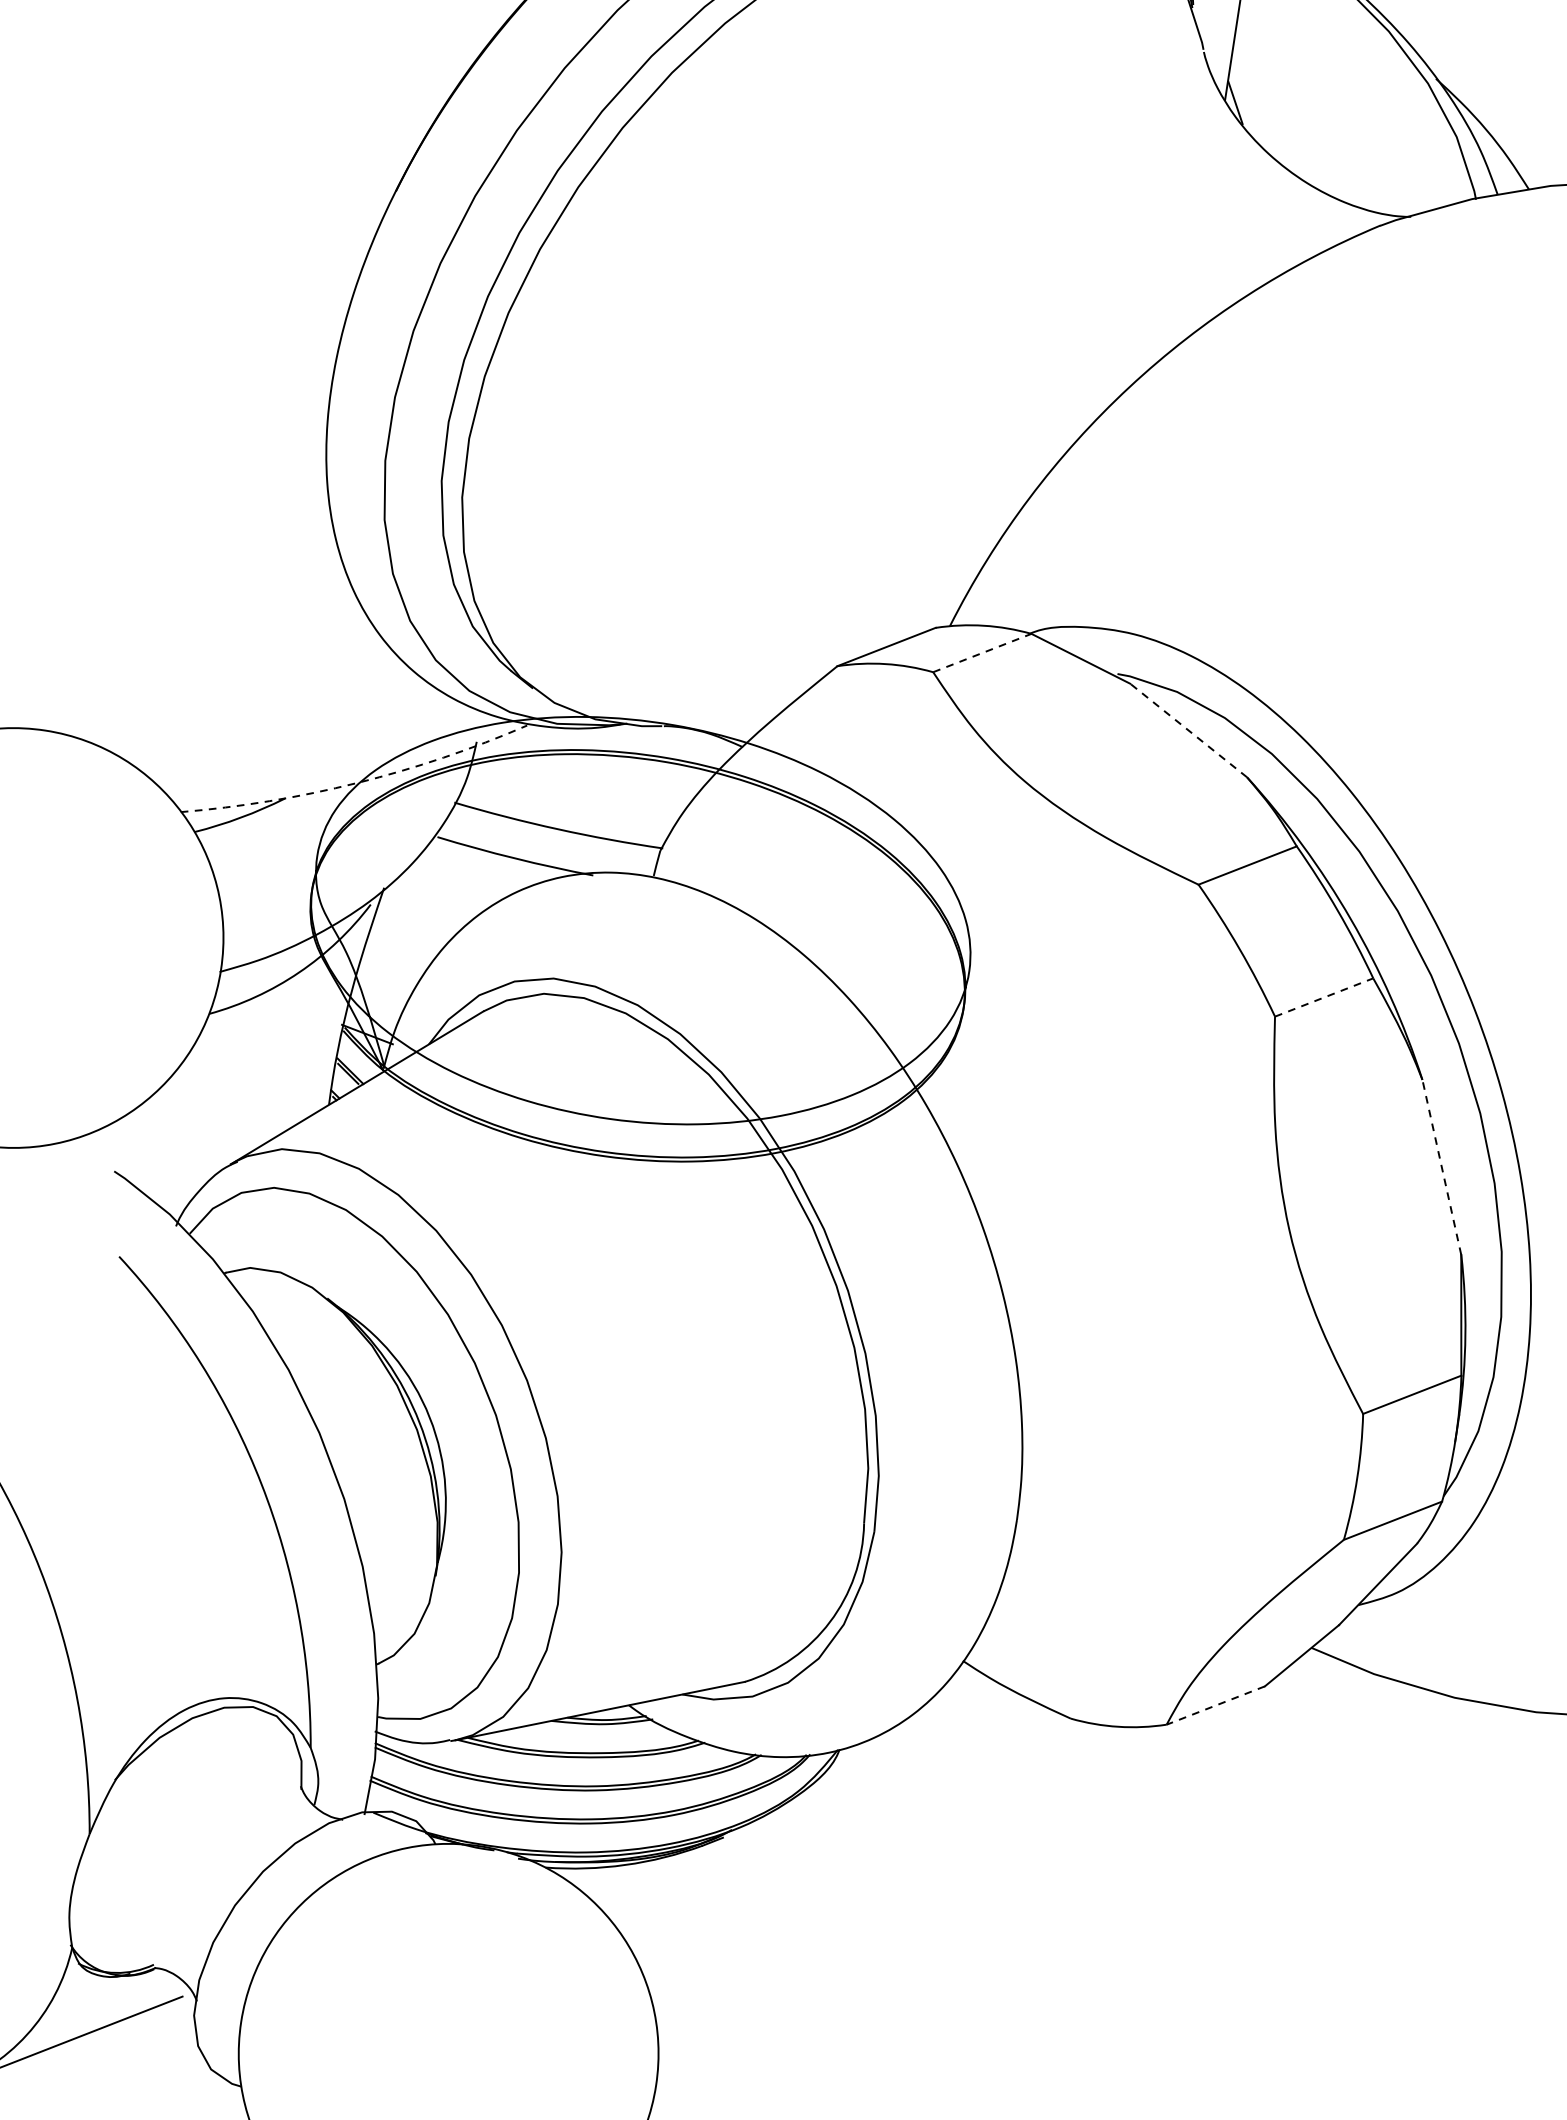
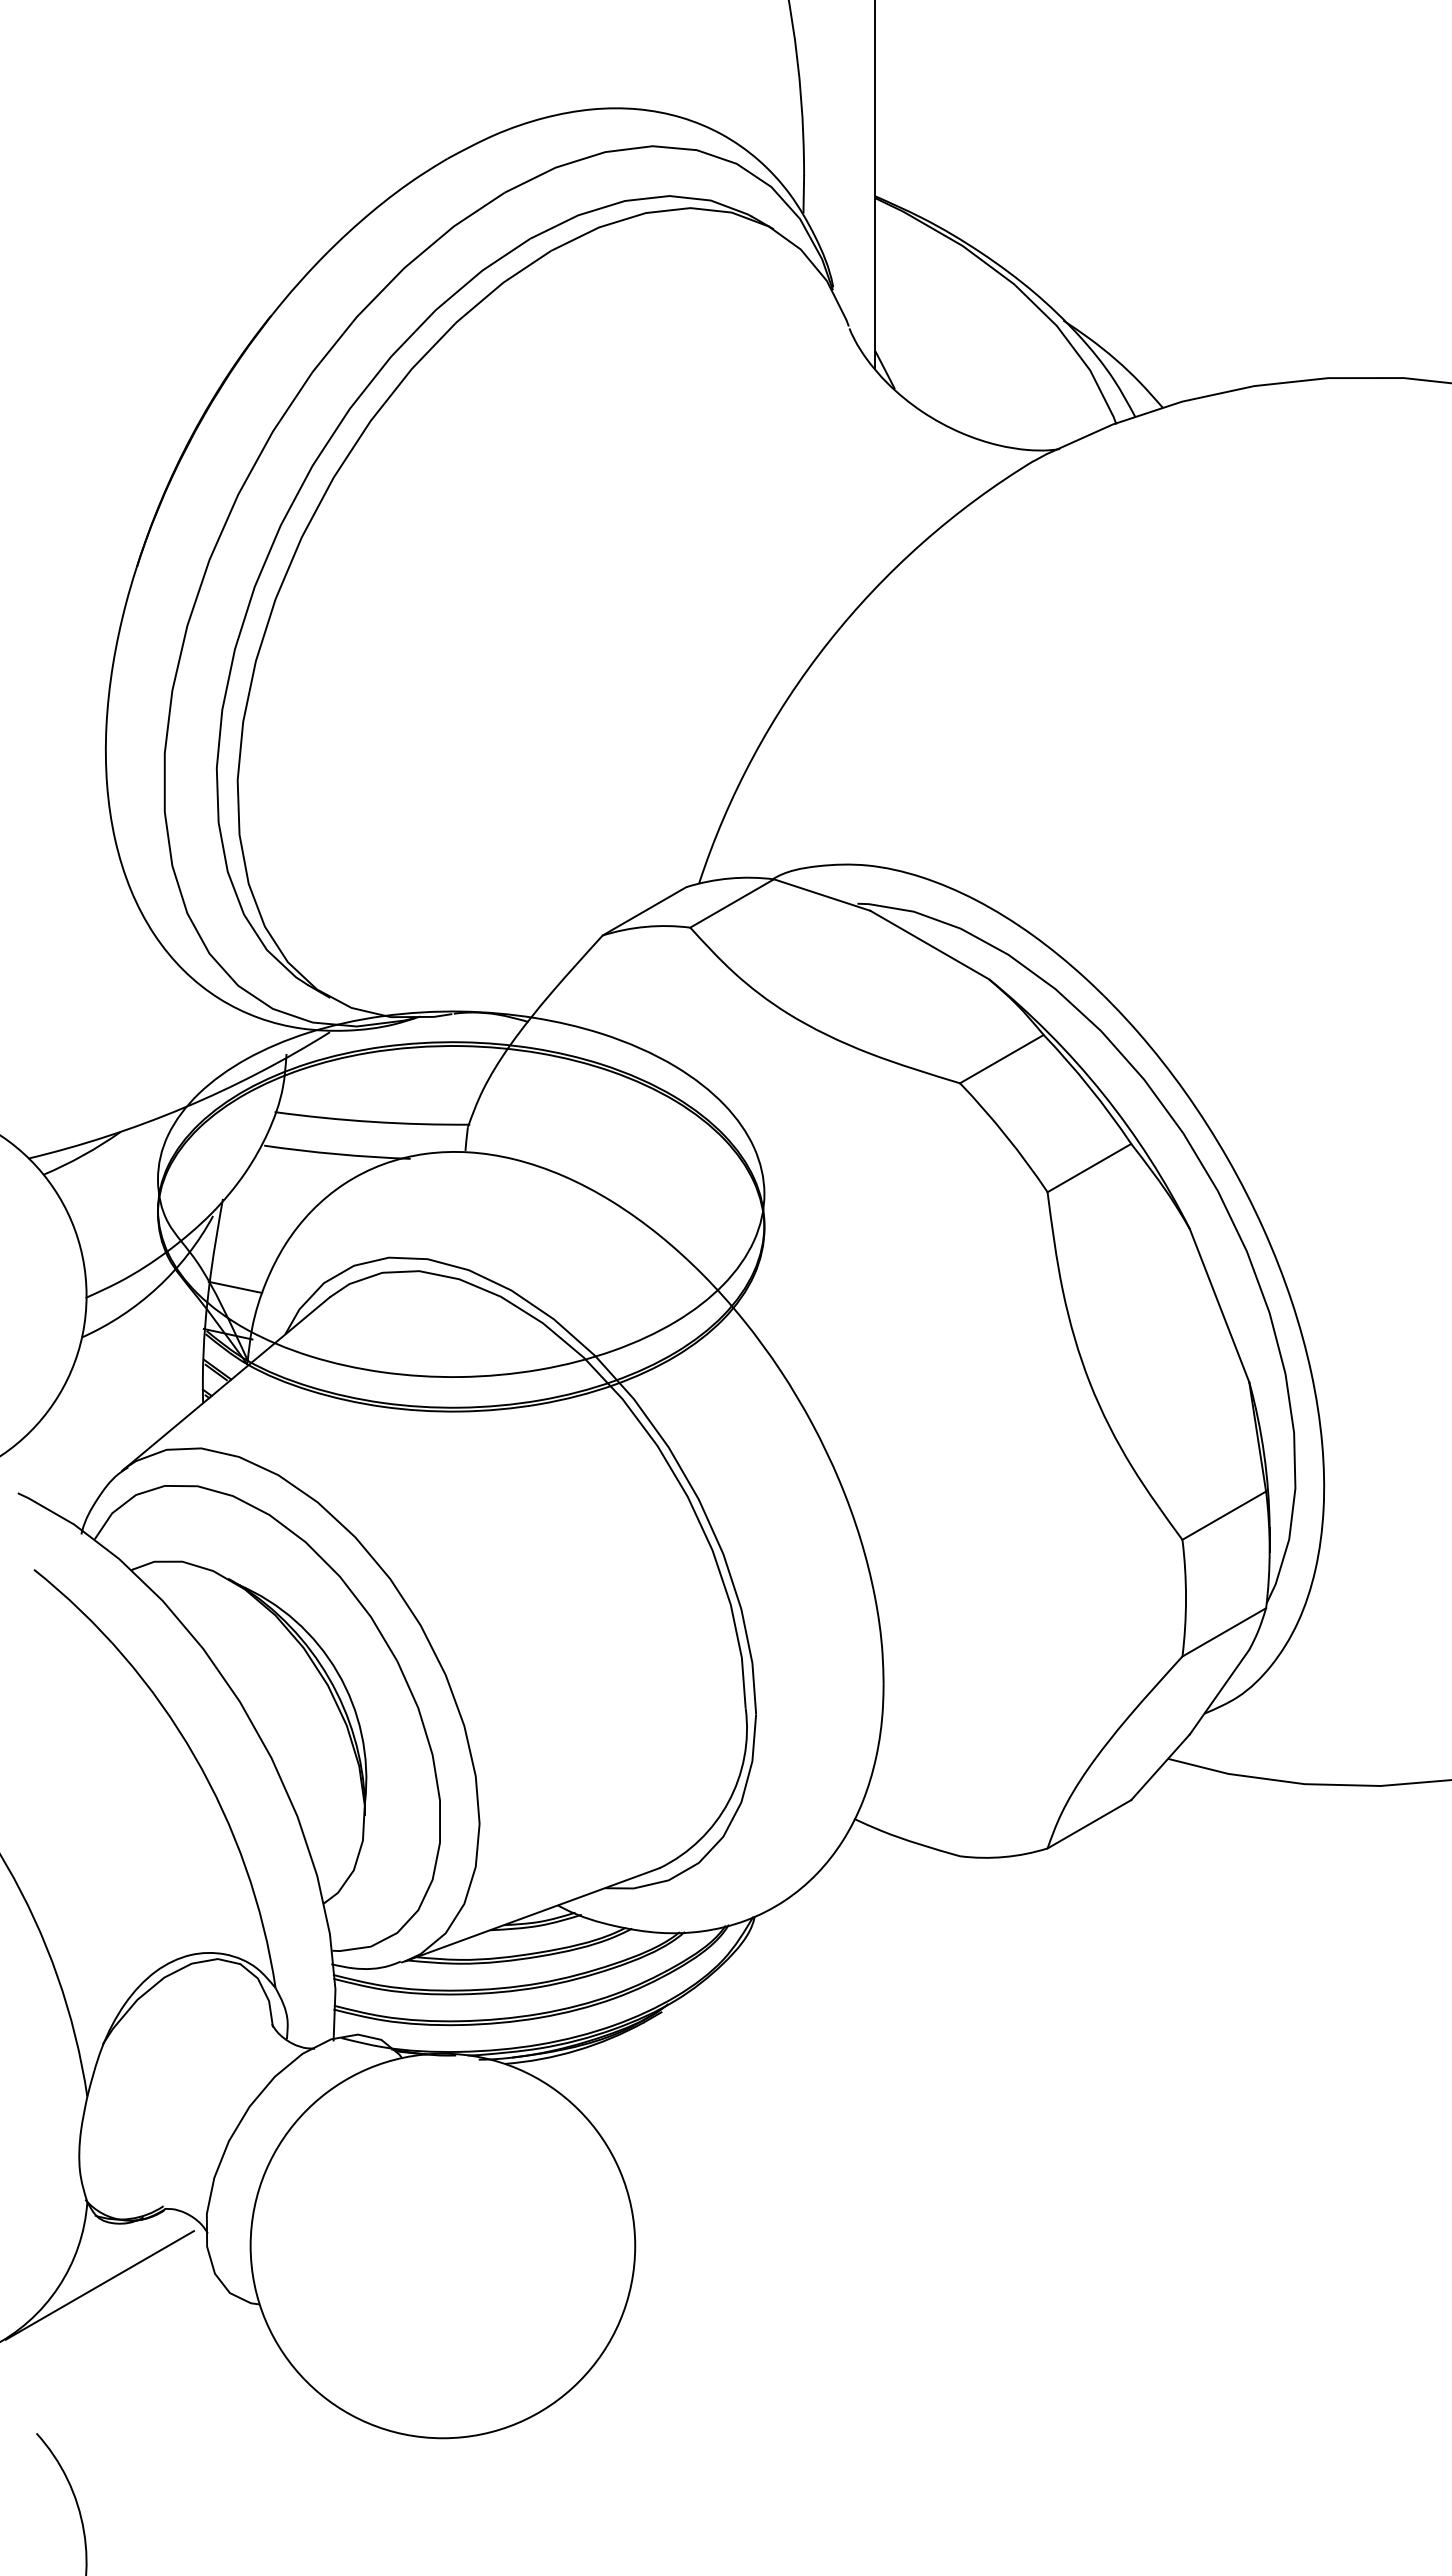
line: (982, 653) -> (732, 903), dashed -> solid
line: (1188, 730) -> (929, 945), dashed -> solid
arc: (357, 782) -> (184, 1107), dashed -> solid
line: (383, 984) -> (235, 1286), added
line: (1324, 996) -> (1089, 1167), dashed -> solid
line: (1441, 1167) -> (1219, 1305), dashed -> solid
line: (1214, 1705) -> (1088, 1824), dashed -> solid

